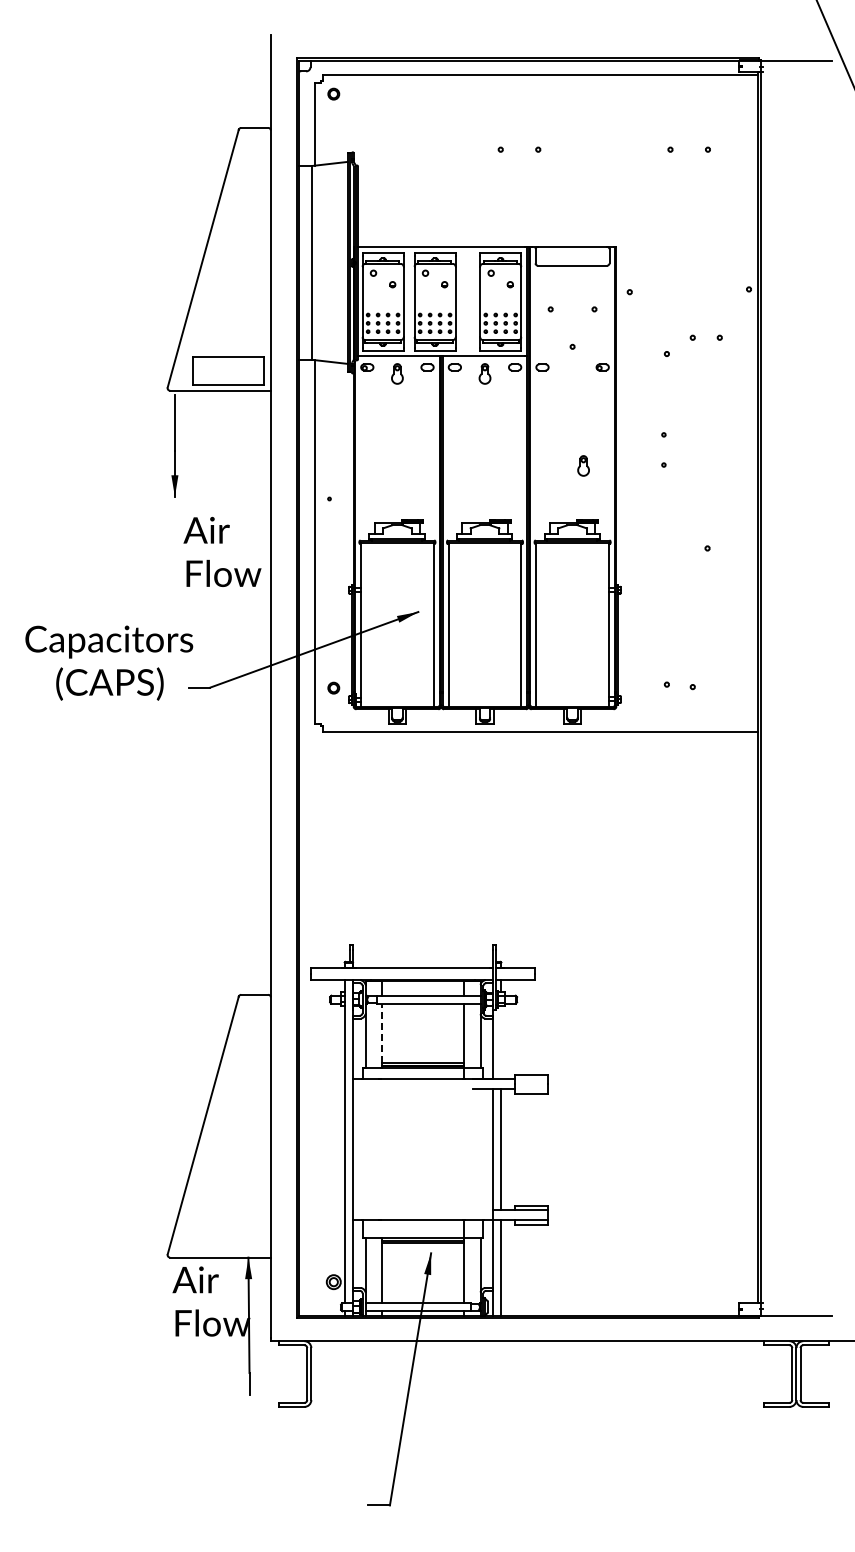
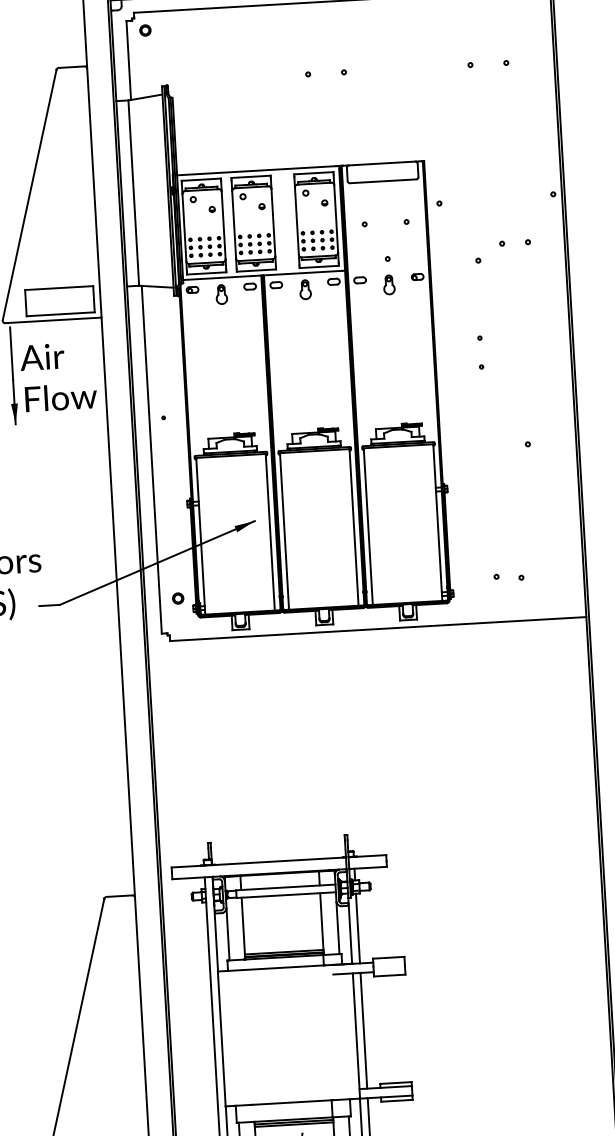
part: (583, 465) -> (389, 284), moved
text: (222, 551) -> (58, 376), moved
line: (381, 1033) -> (242, 926), dashed -> solid
line: (501, 1042) -> (358, 928), added

